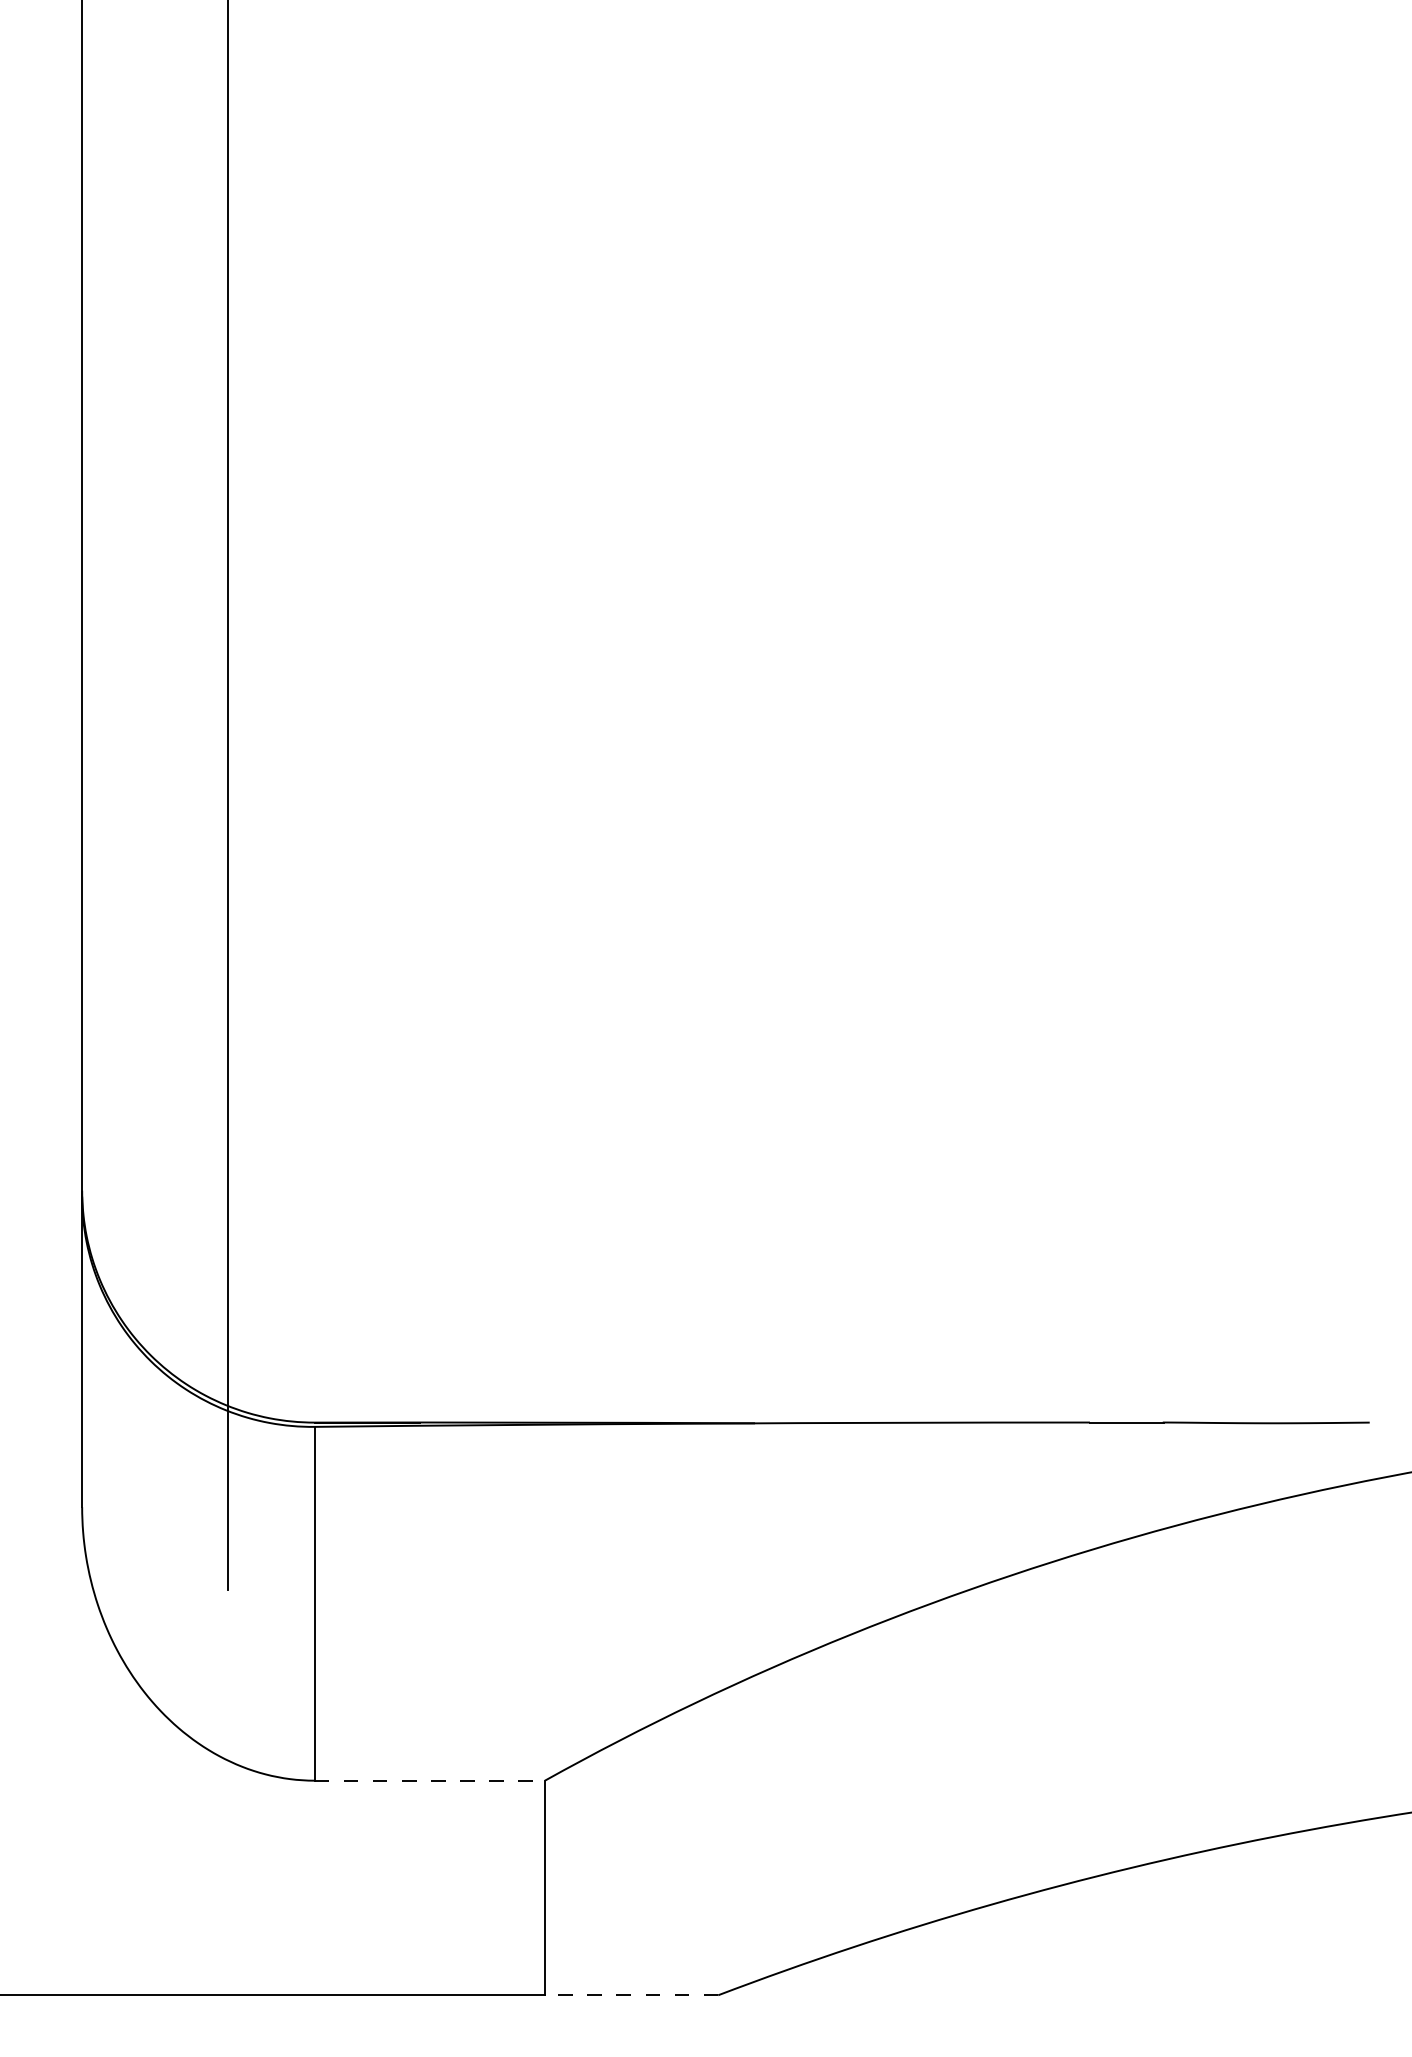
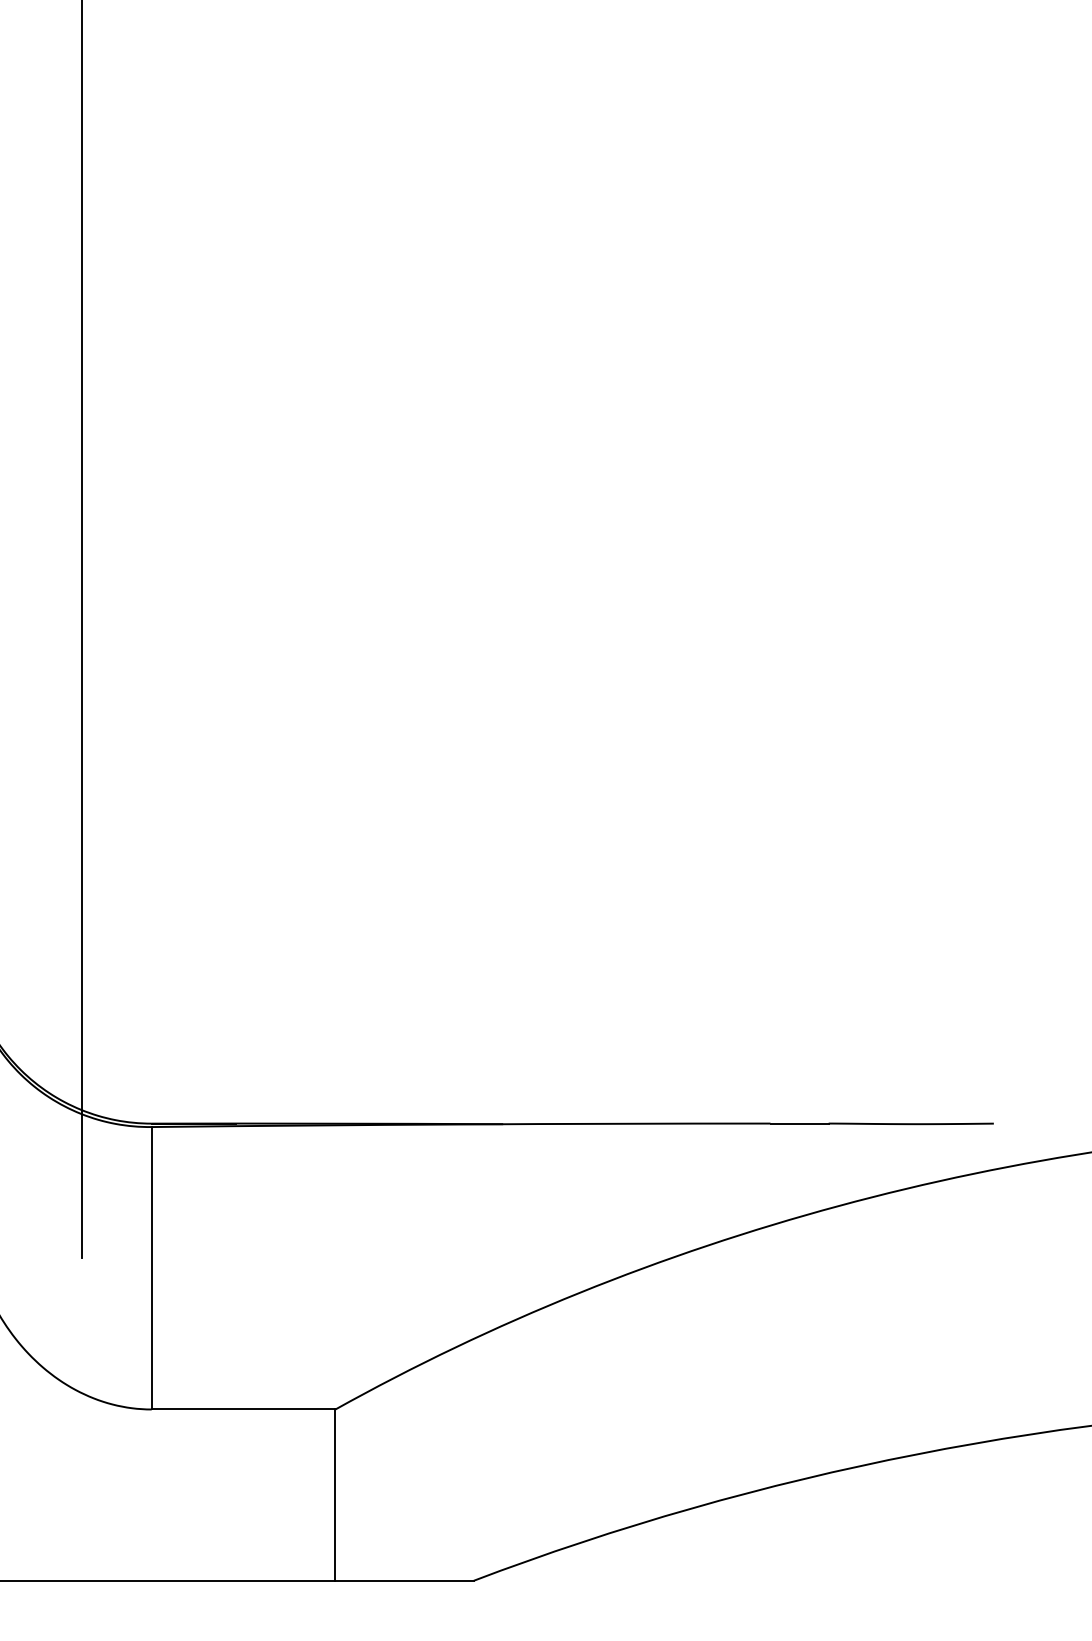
line: (430, 1780) -> (244, 1409), dashed -> solid
line: (631, 1995) -> (404, 1580), dashed -> solid

